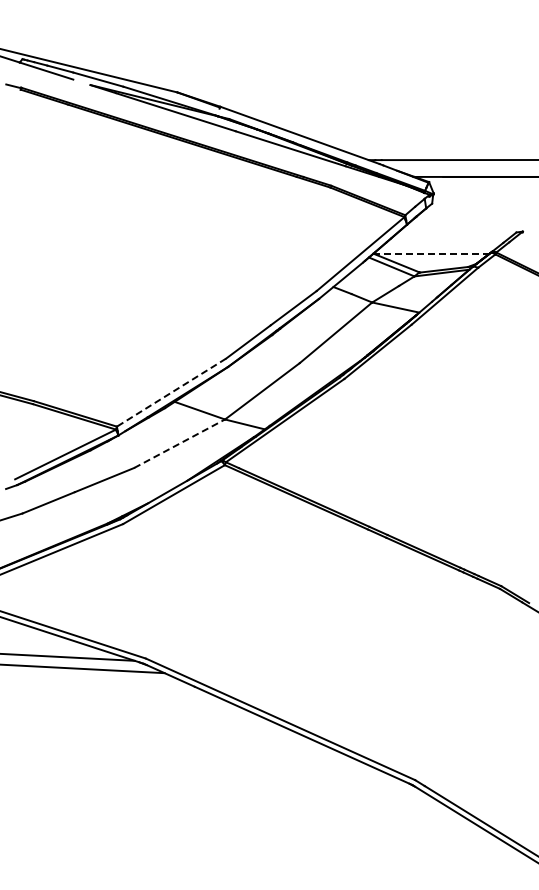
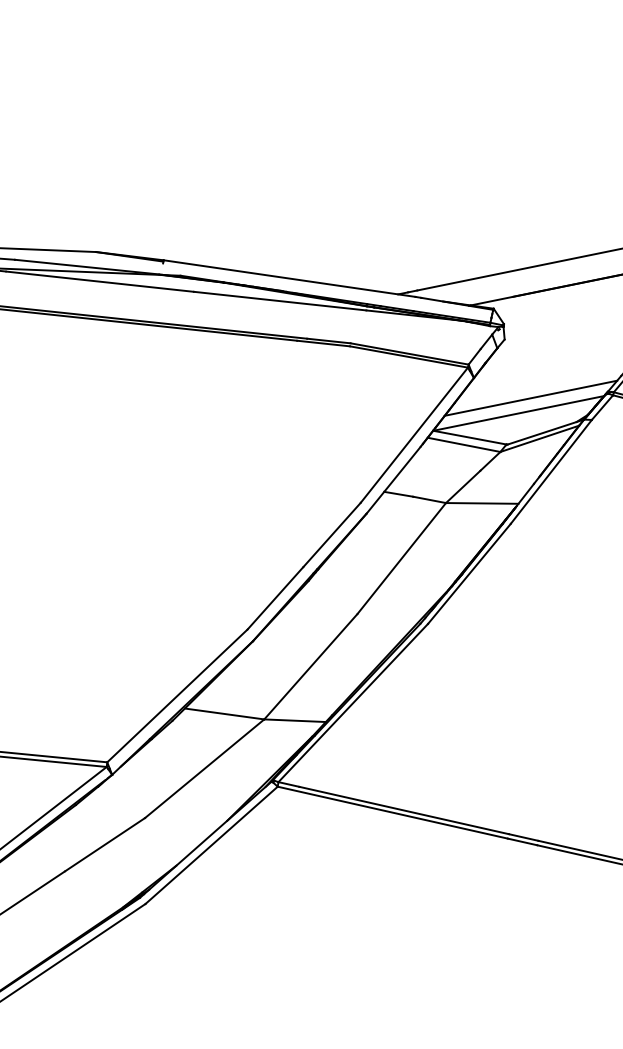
line: (441, 245) -> (530, 398), added
line: (431, 253) -> (518, 413), dashed -> solid
line: (171, 392) -> (177, 695), dashed -> solid
line: (179, 443) -> (204, 768), dashed -> solid

